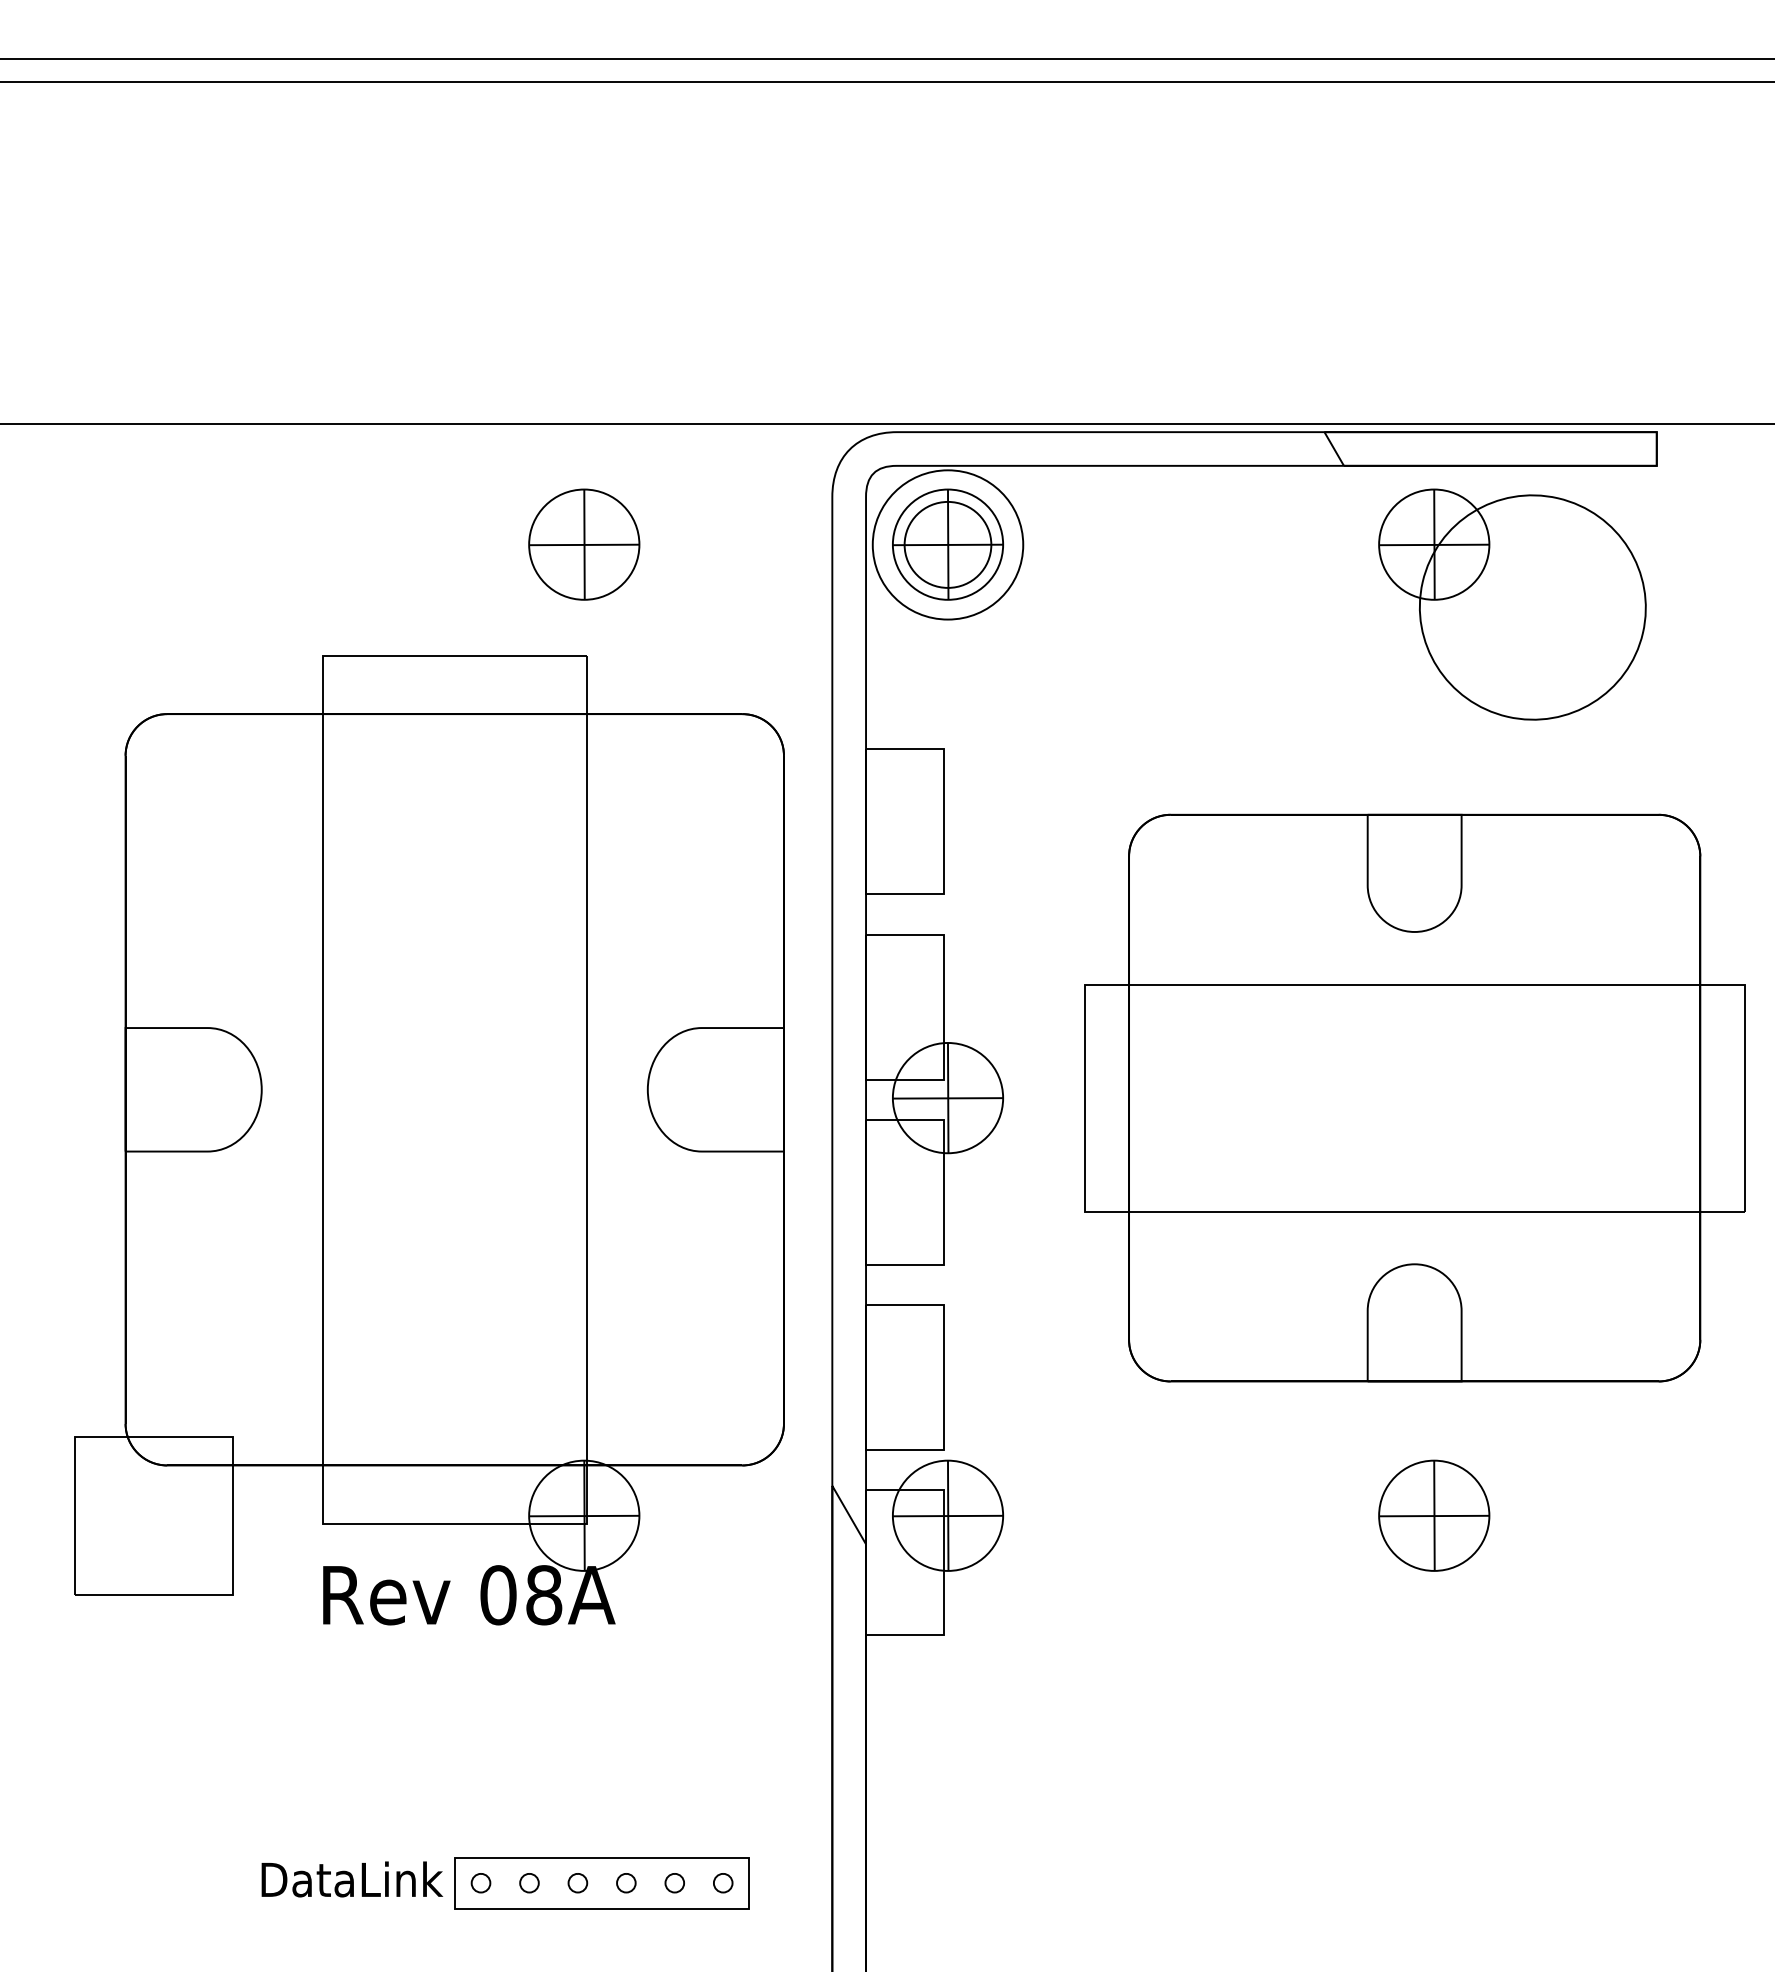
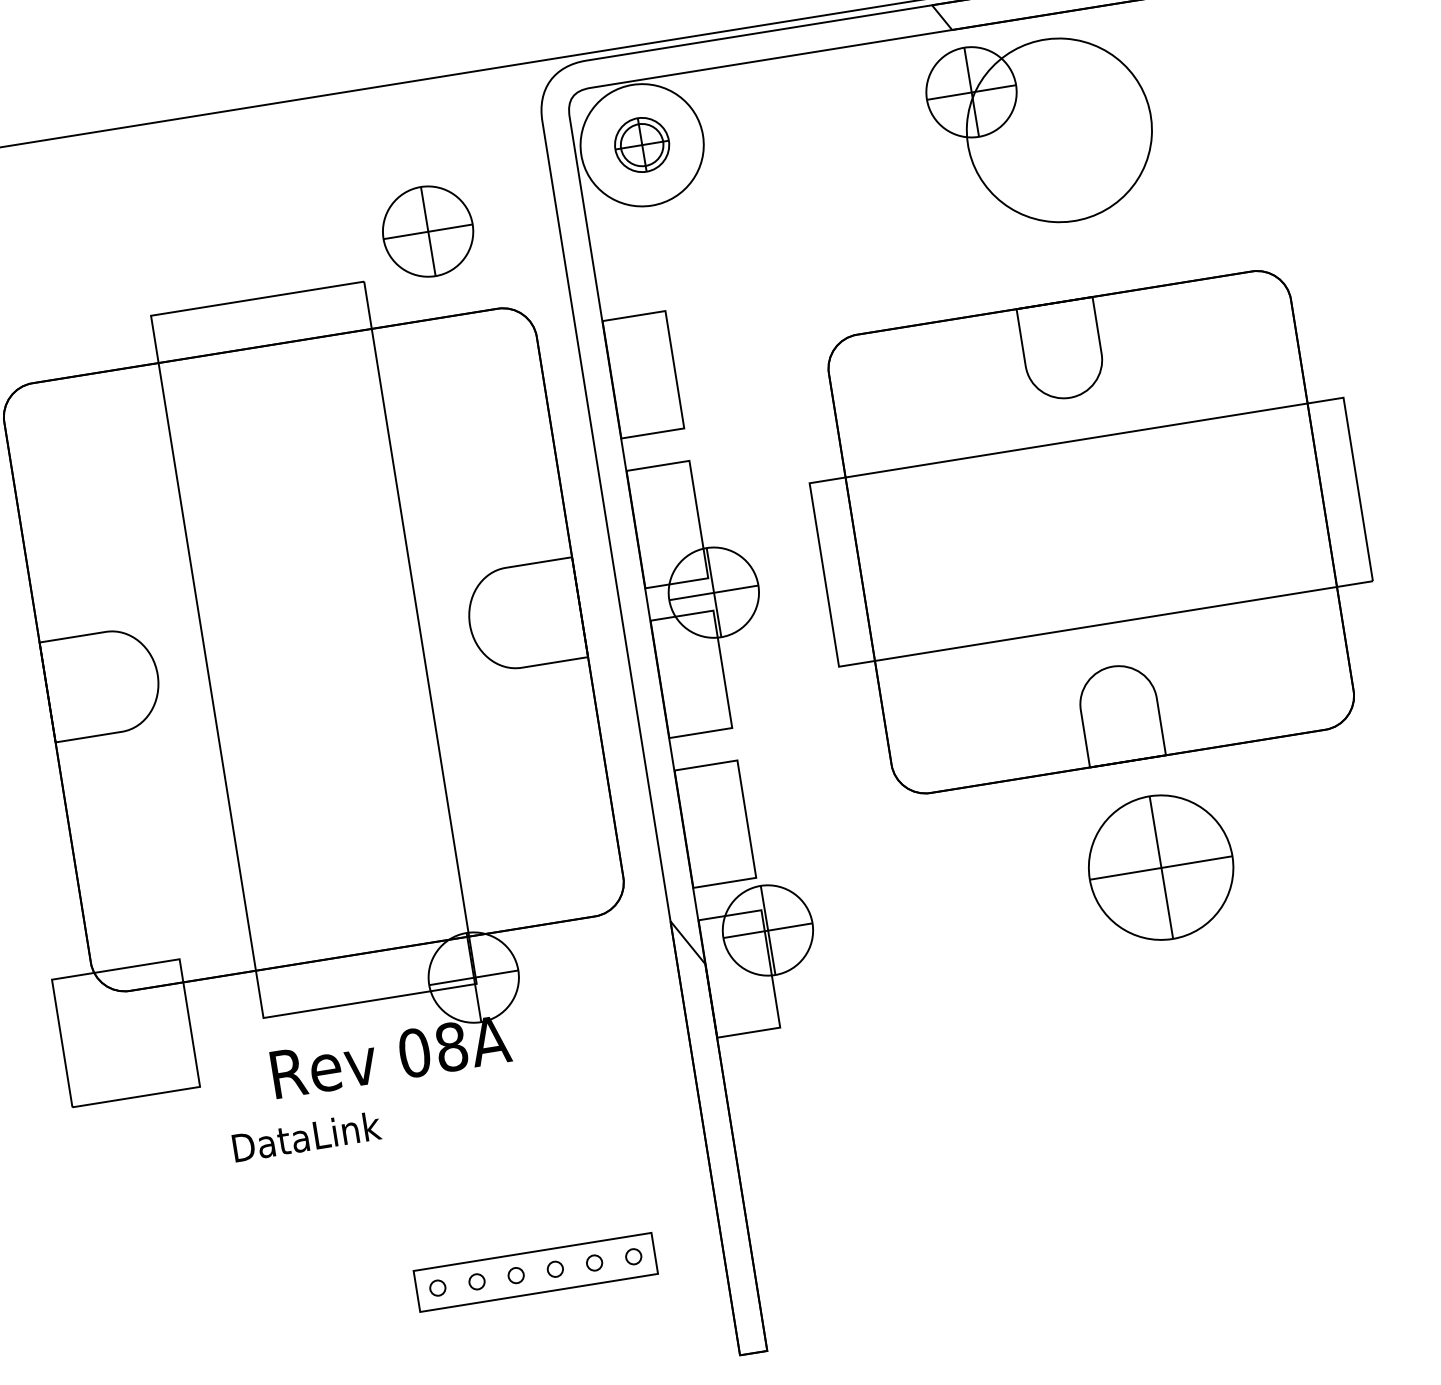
part: (584, 544) -> (428, 231), moved
part: (947, 544) -> (641, 144), size x0.6
part: (1512, 604) -> (1042, 130), moved
part: (1434, 1515) -> (1161, 867), size x1.6
text: (352, 1879) -> (307, 1136), moved

